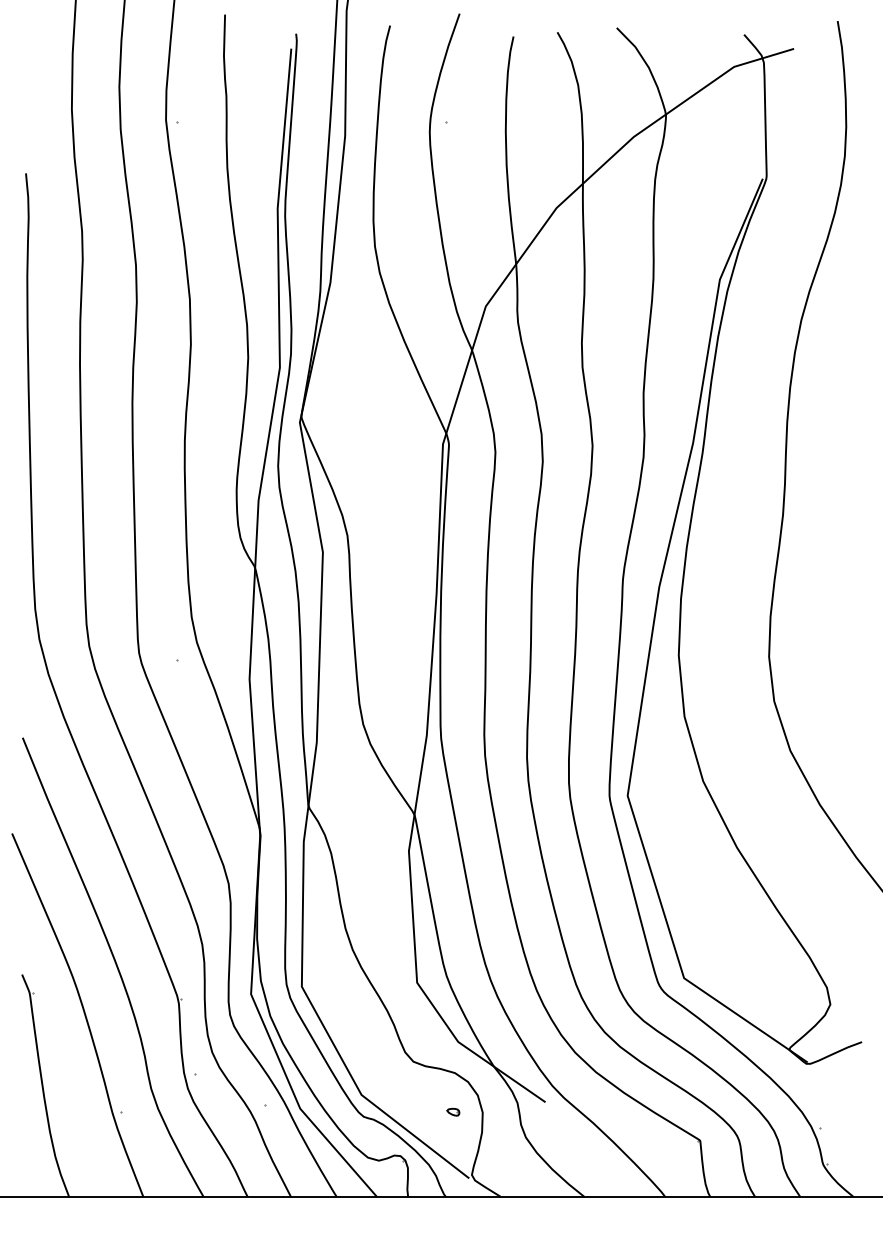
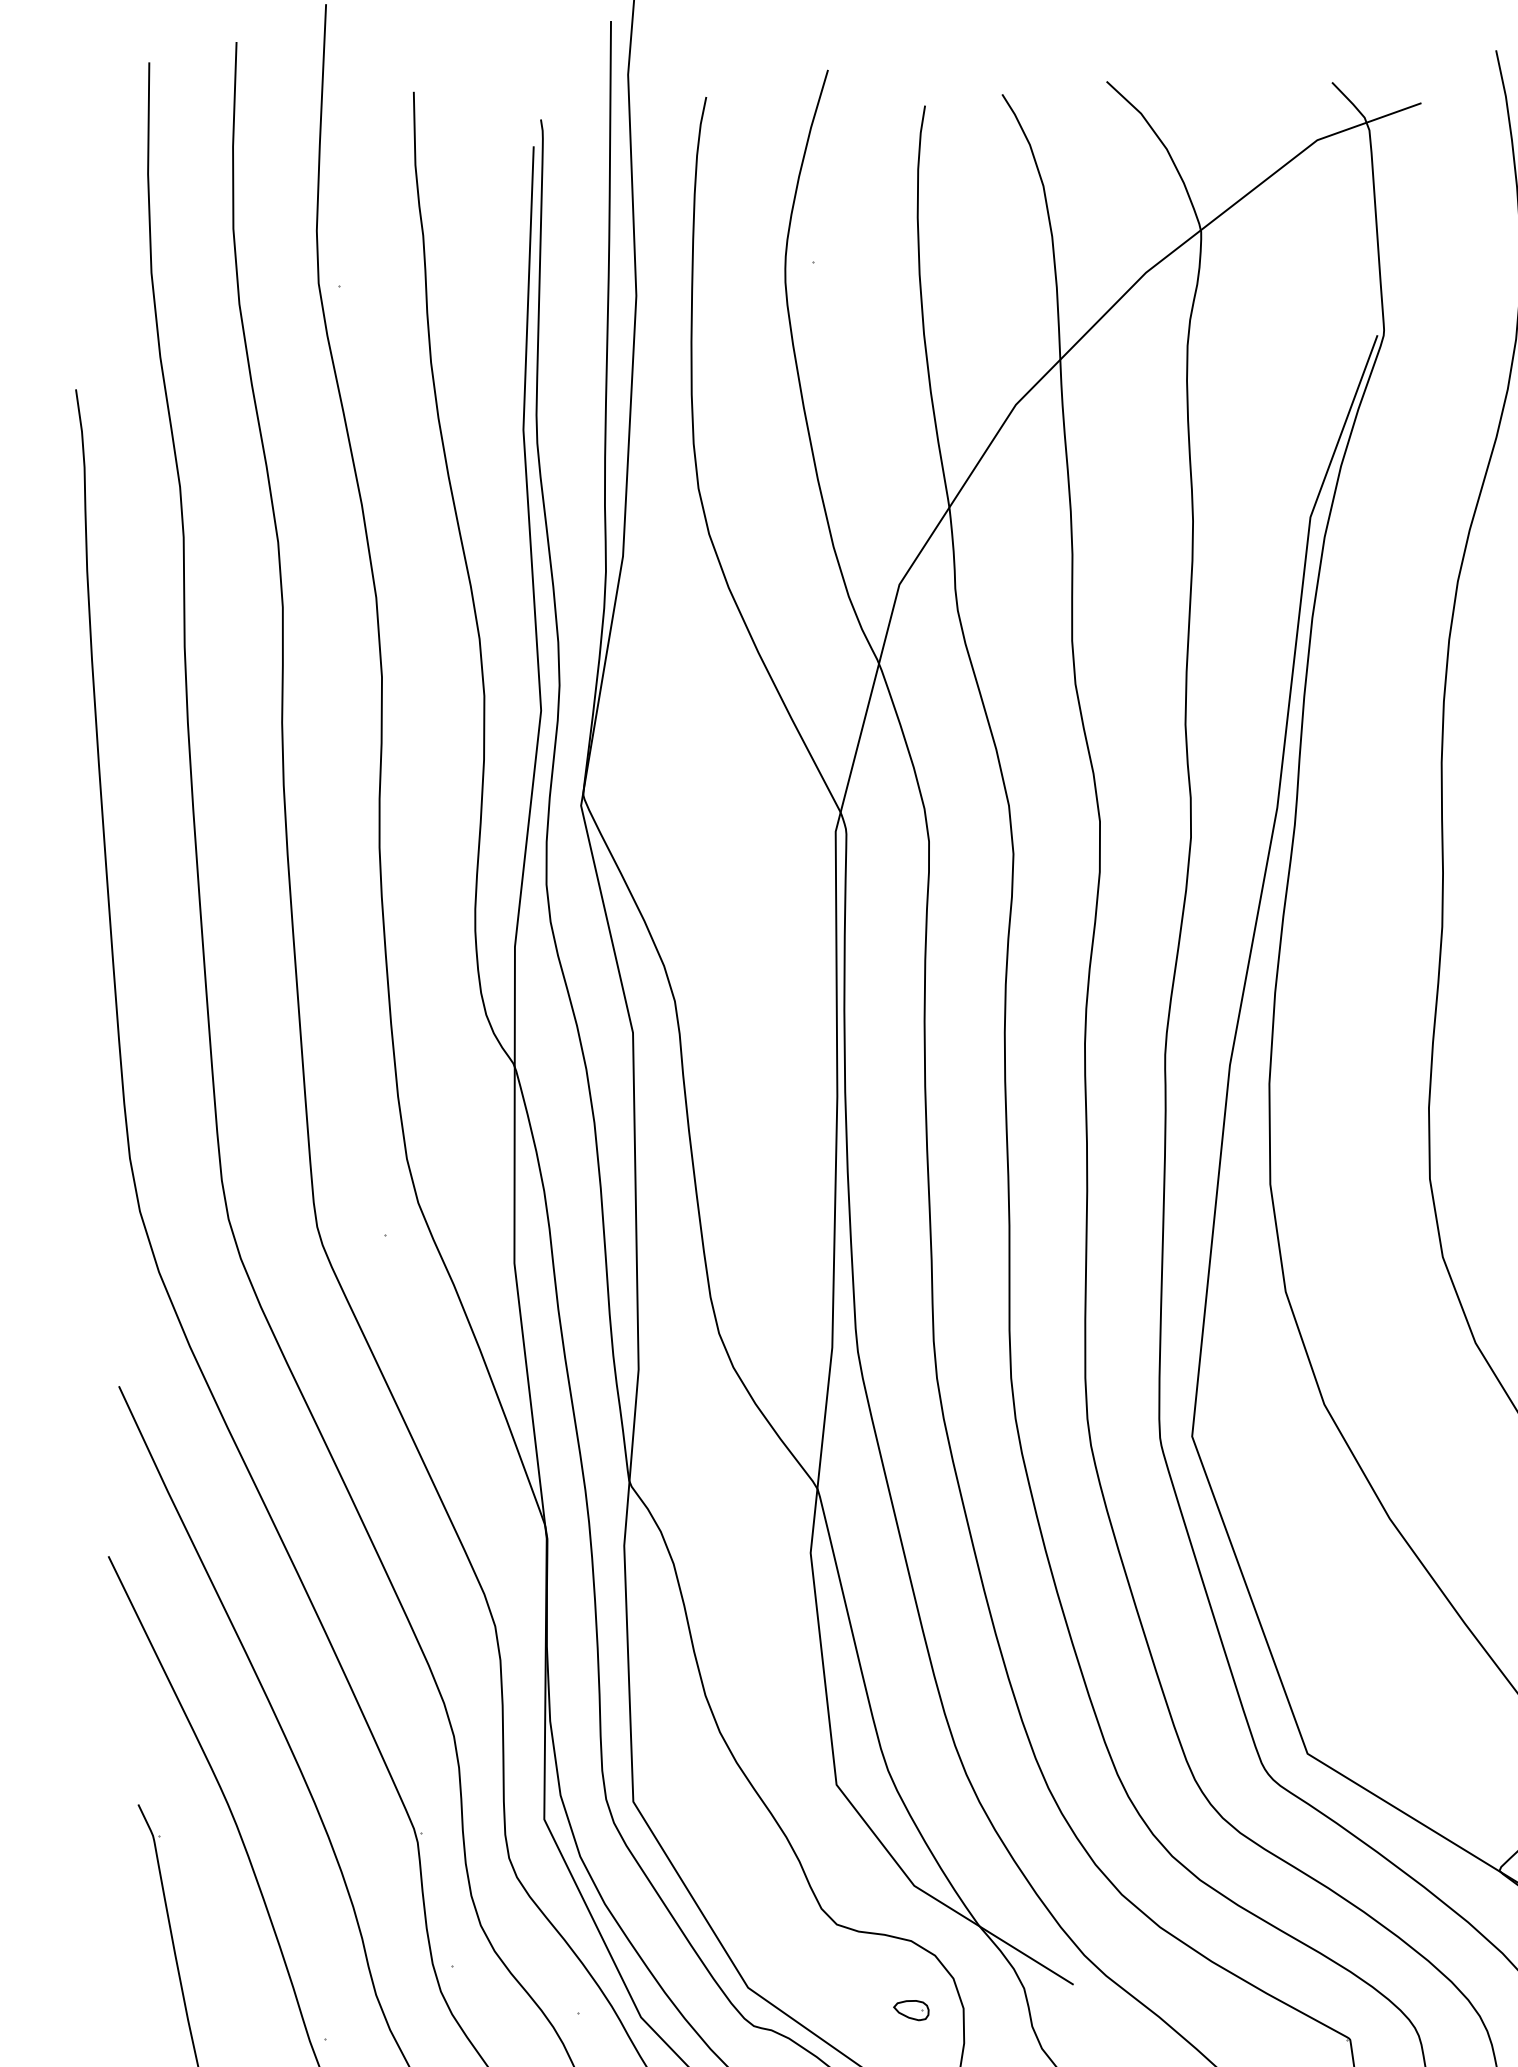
part: (453, 1111) -> (911, 2009), size x1.6

